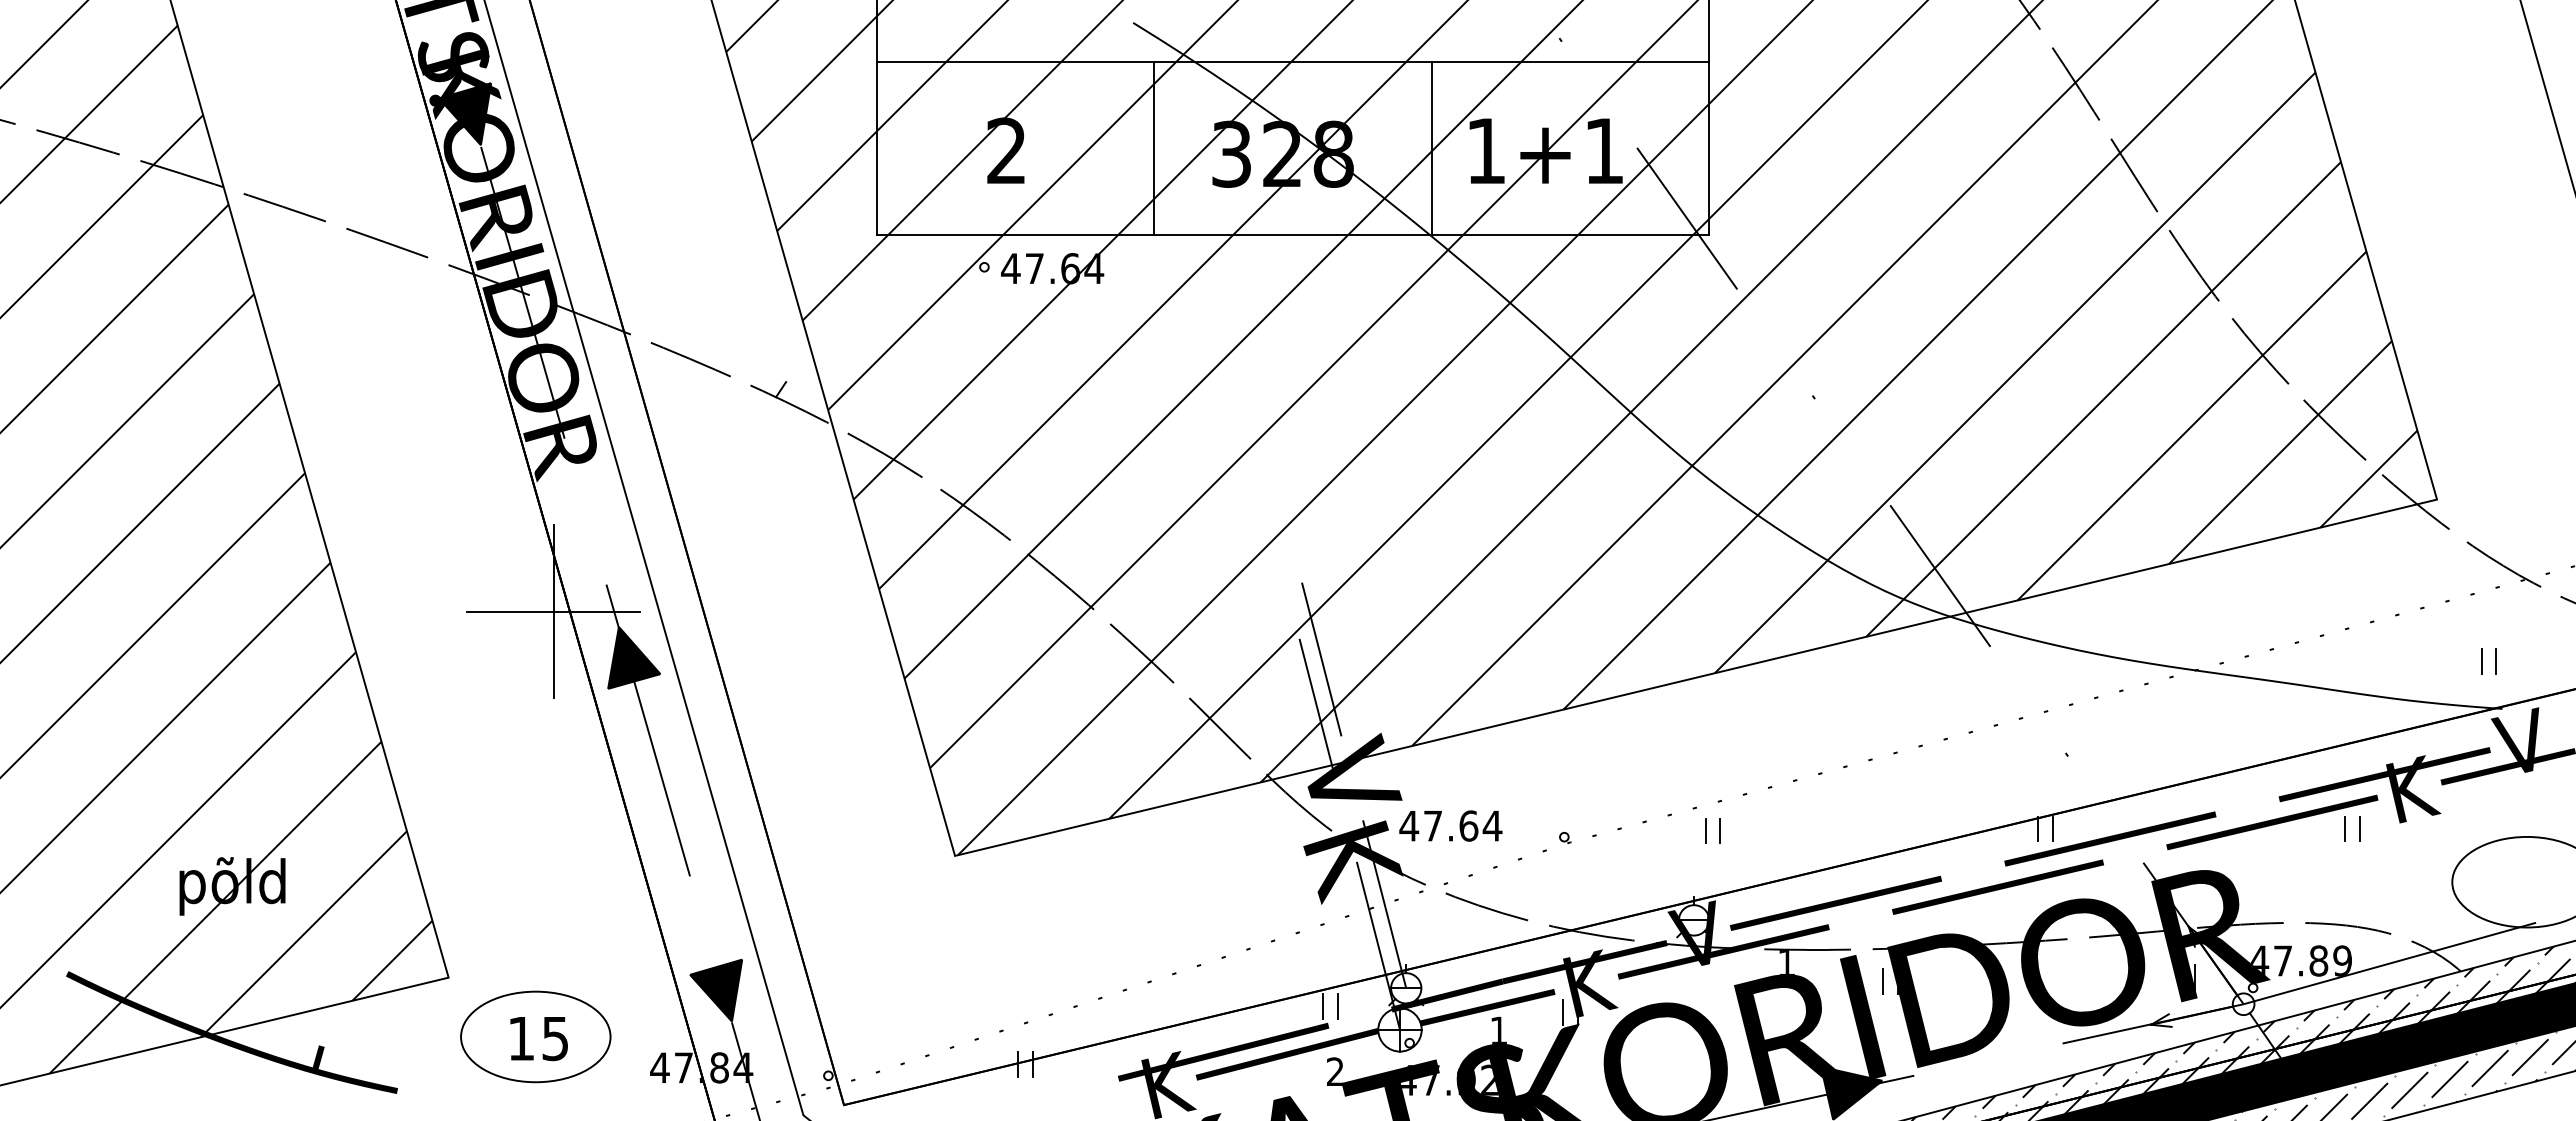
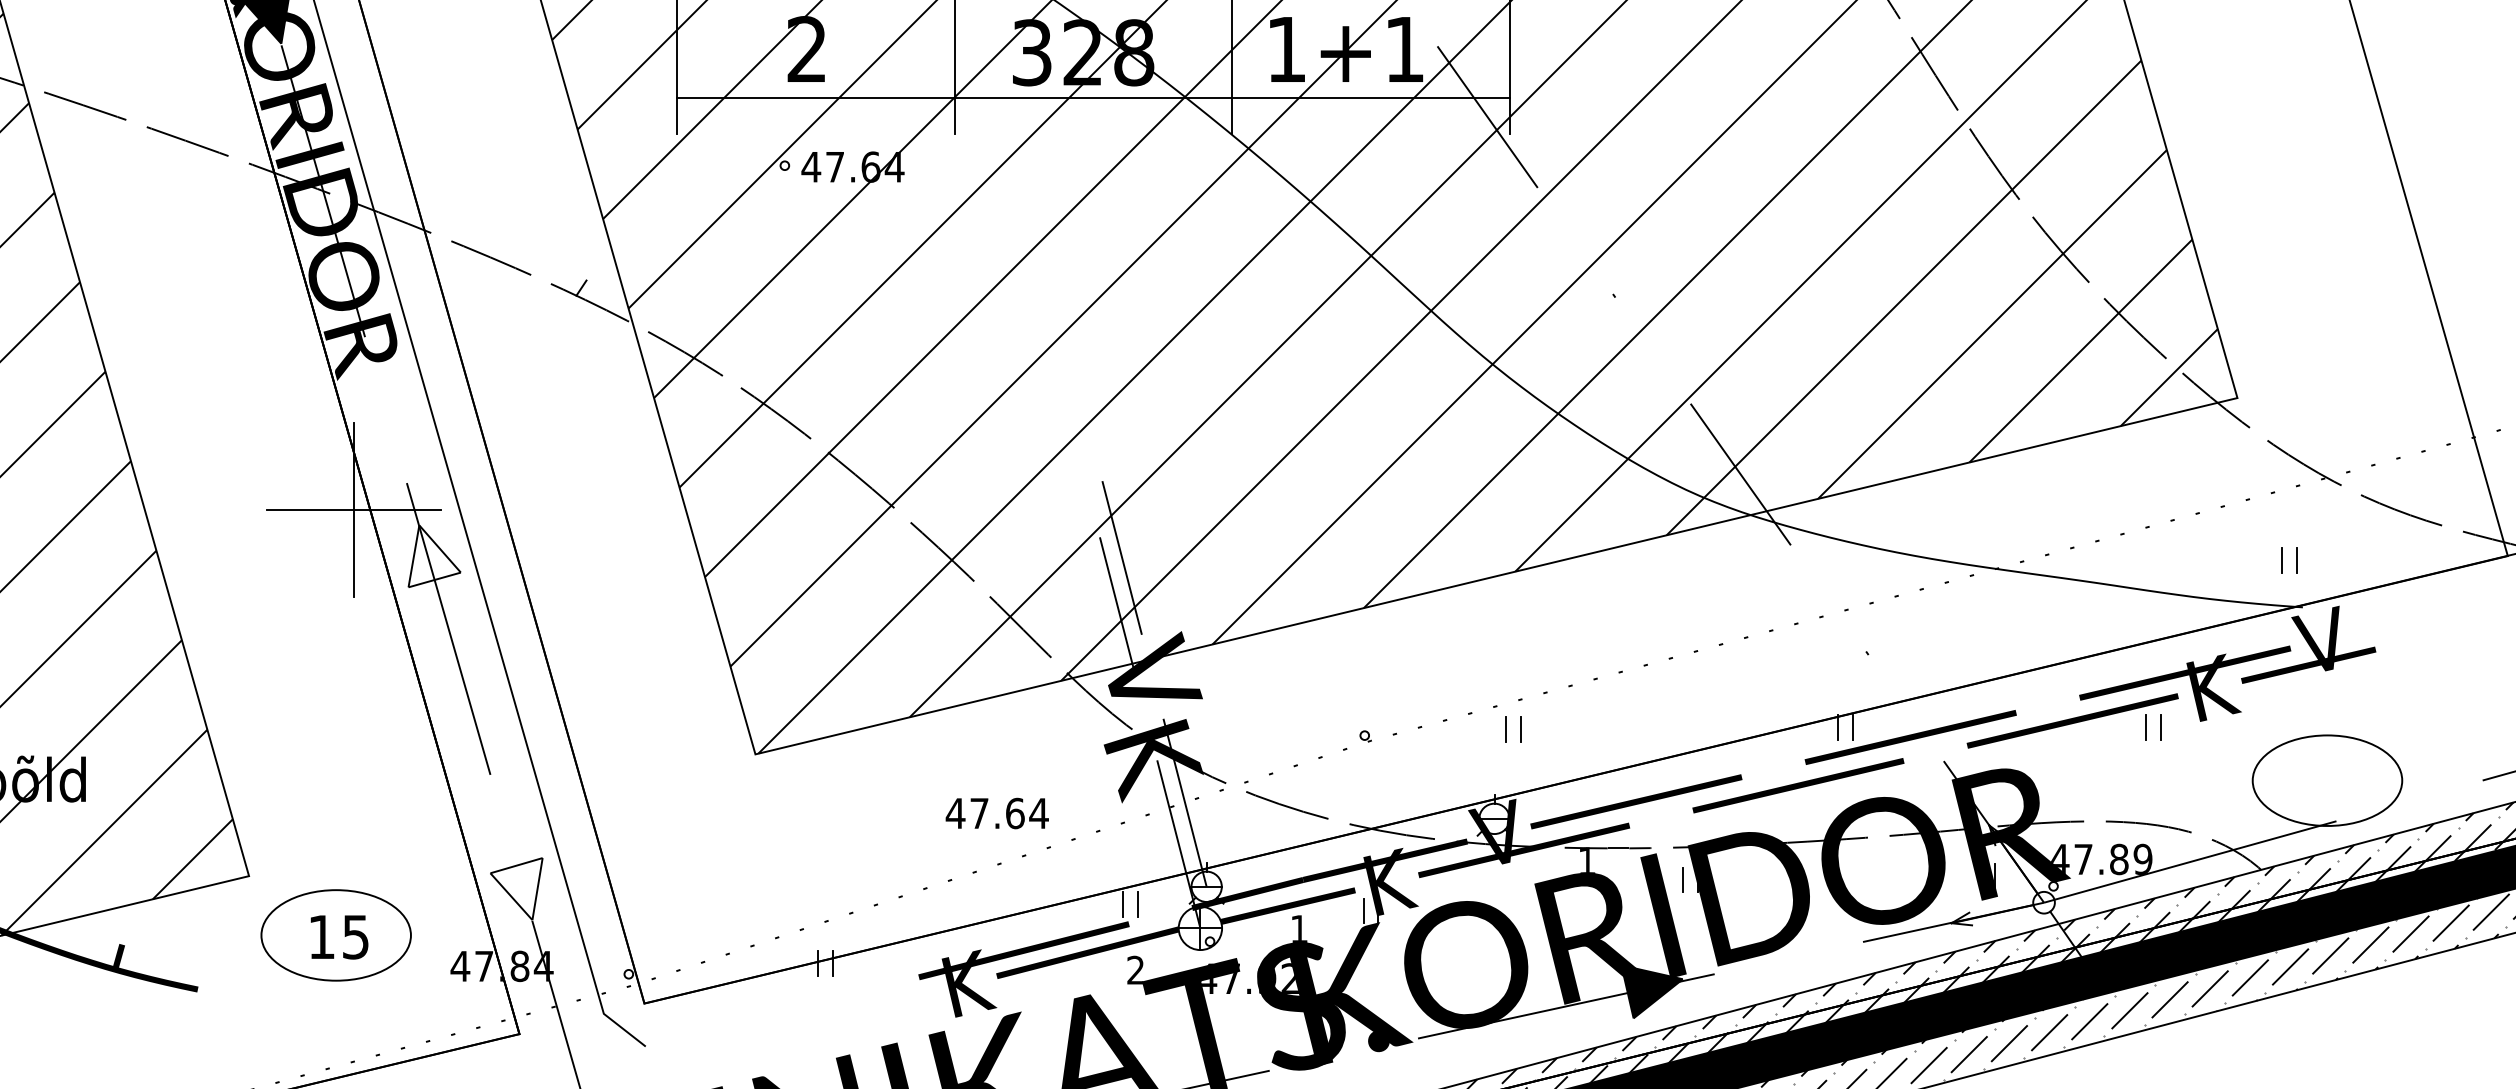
line: (1292, 235) -> (1092, 97), moved
fill: (634, 657) -> (434, 555), removed
text: (1450, 825) -> (996, 812), moved
fill: (716, 990) -> (516, 888), removed

